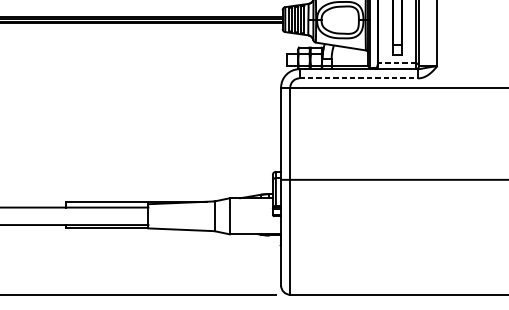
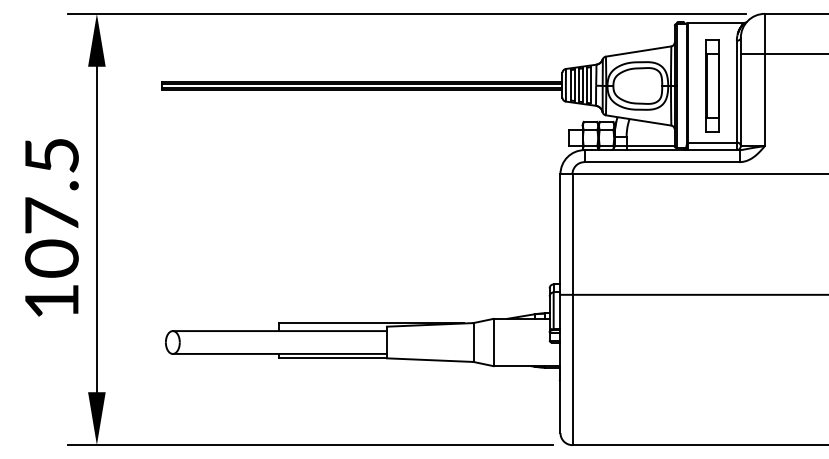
line: (397, 63) -> (712, 142), dashed -> solid
line: (359, 78) -> (662, 162), dashed -> solid

